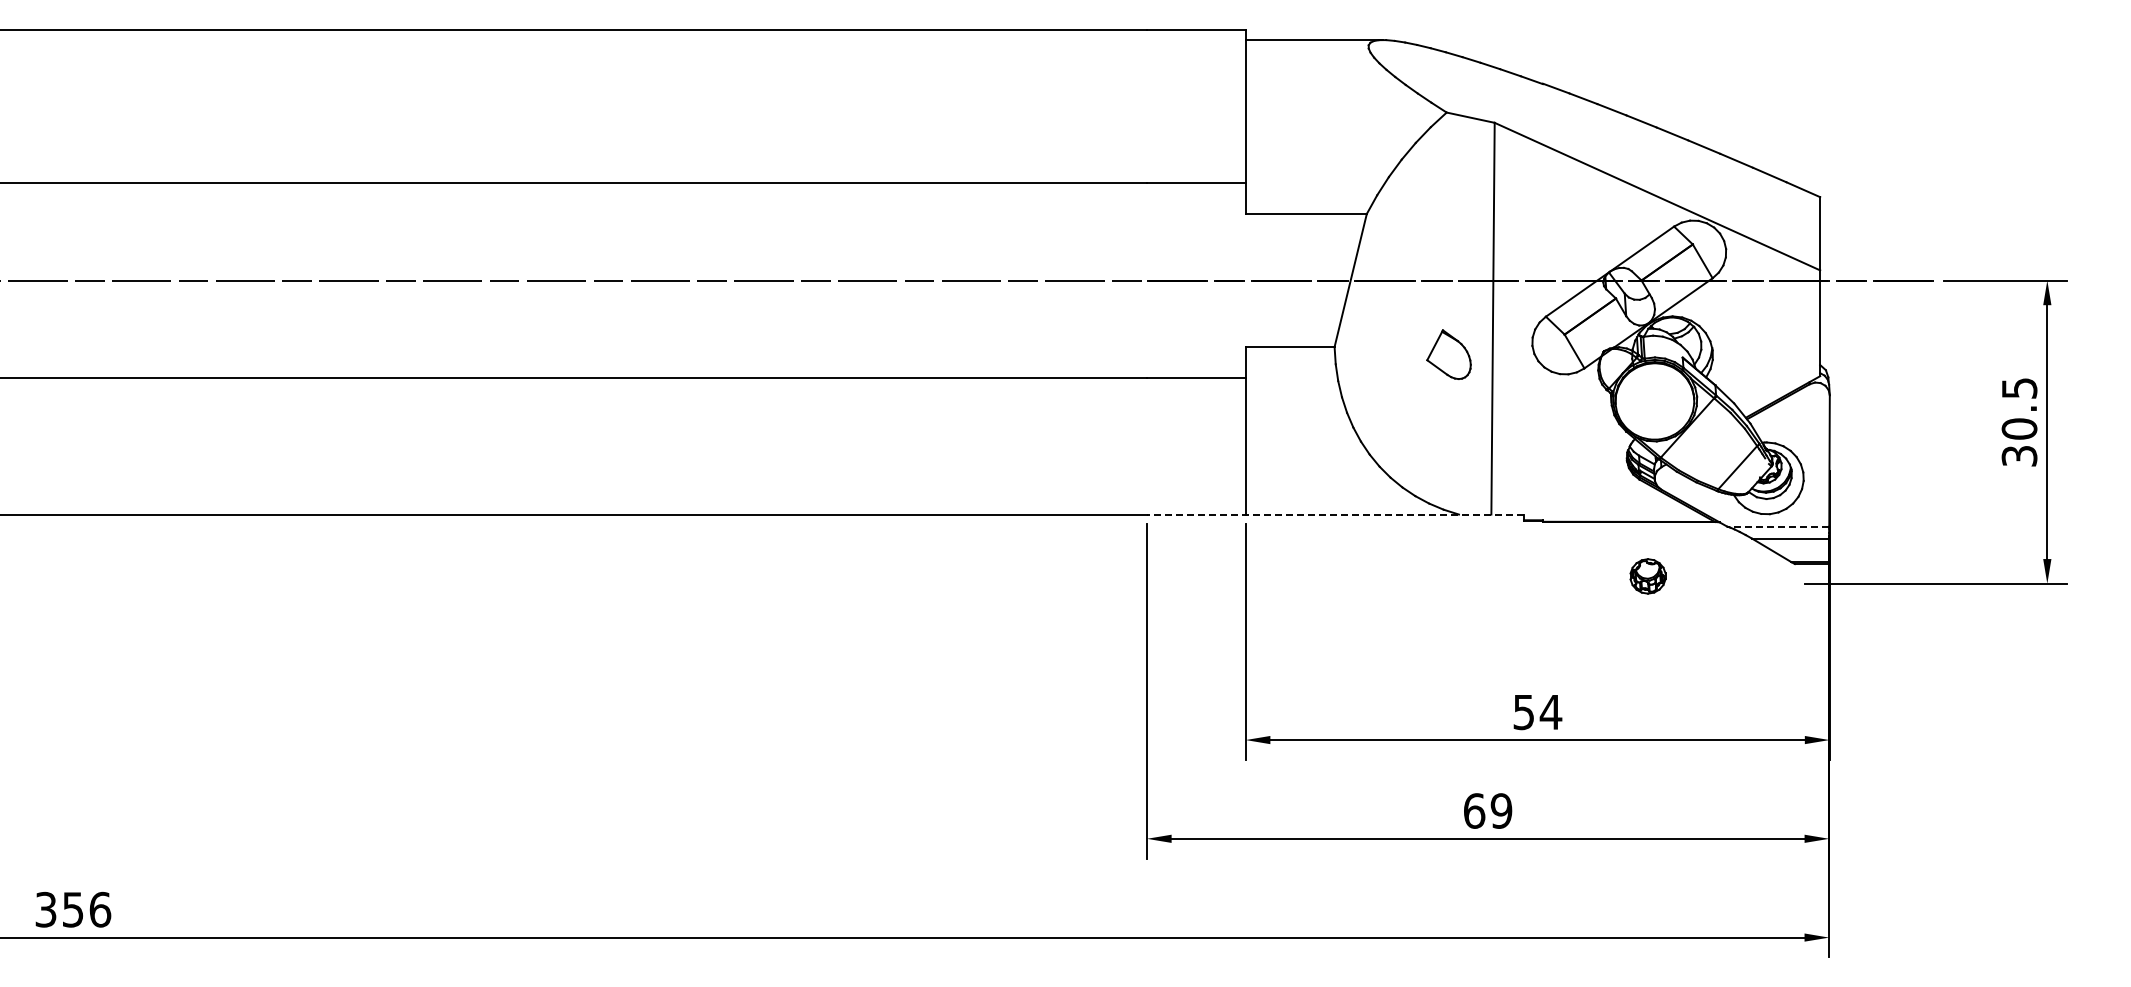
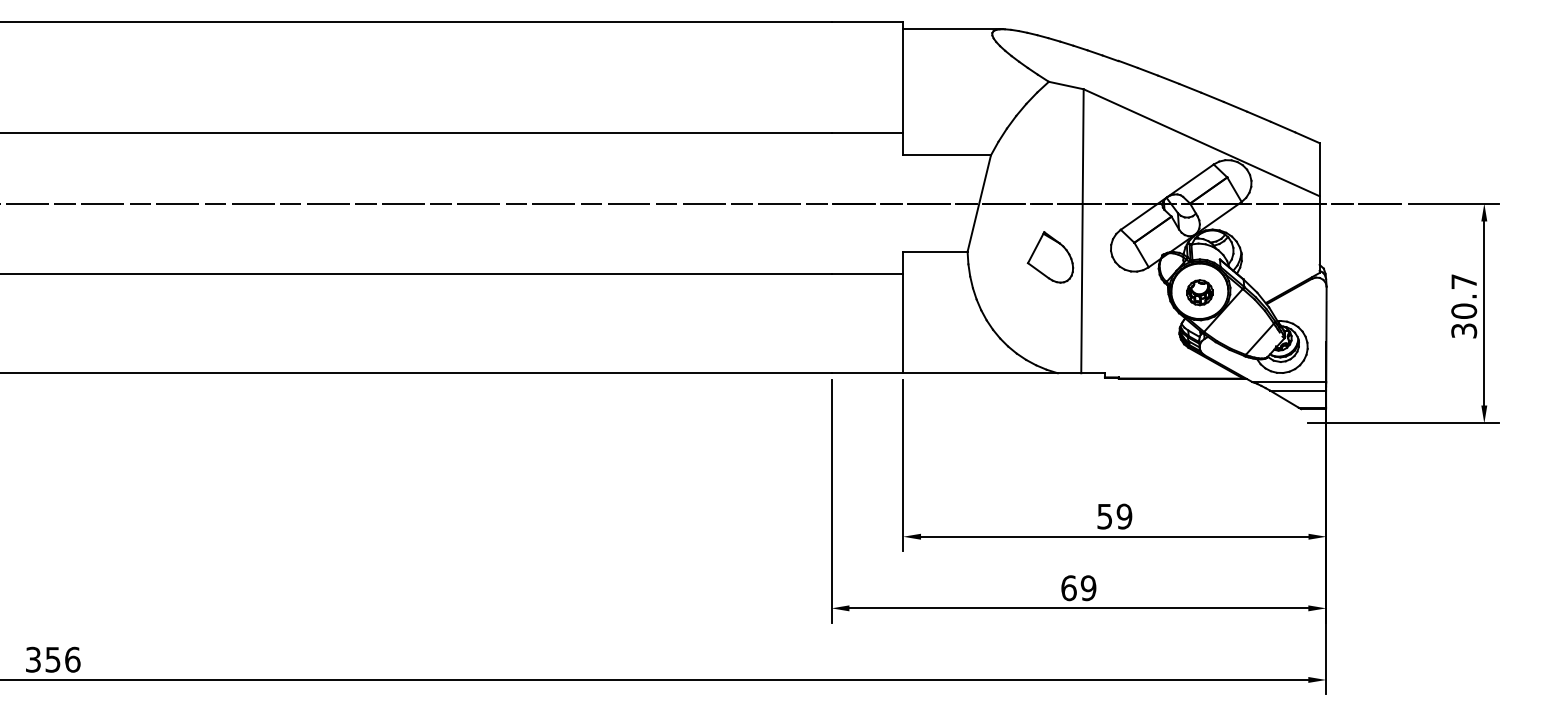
part: (1448, 354) -> (1050, 257), size x1.43
text: (2019, 388) -> (1464, 281), 30.5 -> 30.7
line: (1334, 514) -> (967, 373), dashed -> solid
line: (1777, 526) -> (1288, 381), dashed -> solid
part: (1647, 576) -> (1199, 292), moved
text: (1550, 712) -> (1124, 516), 54 -> 59

